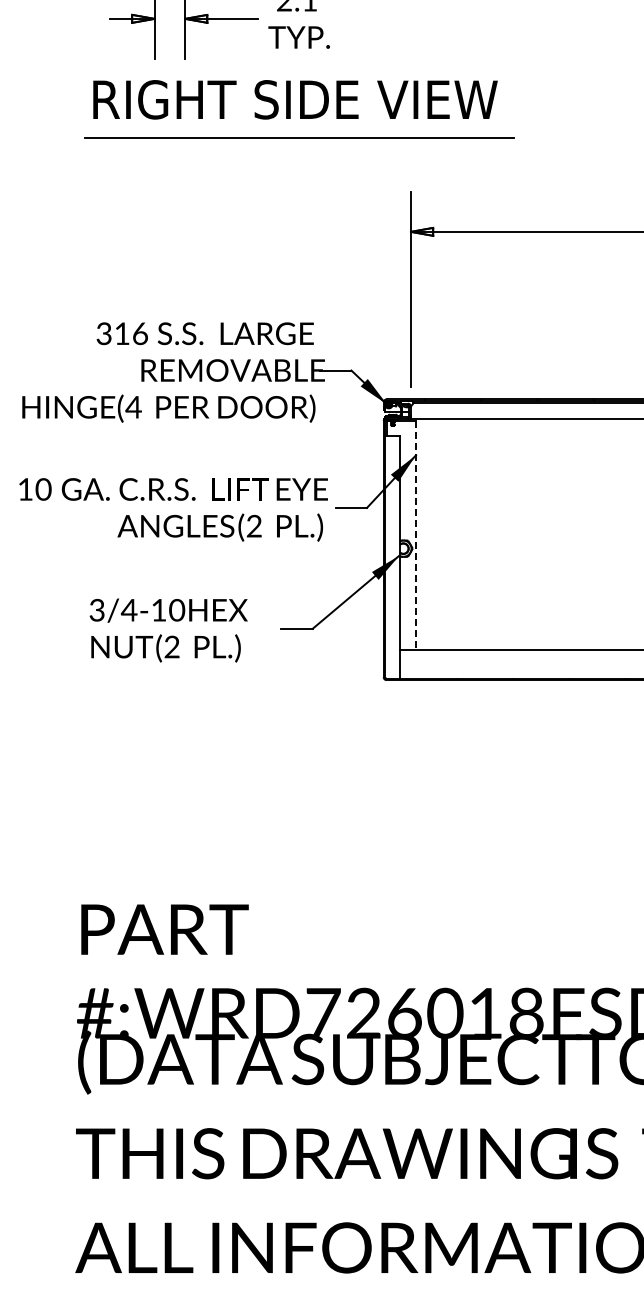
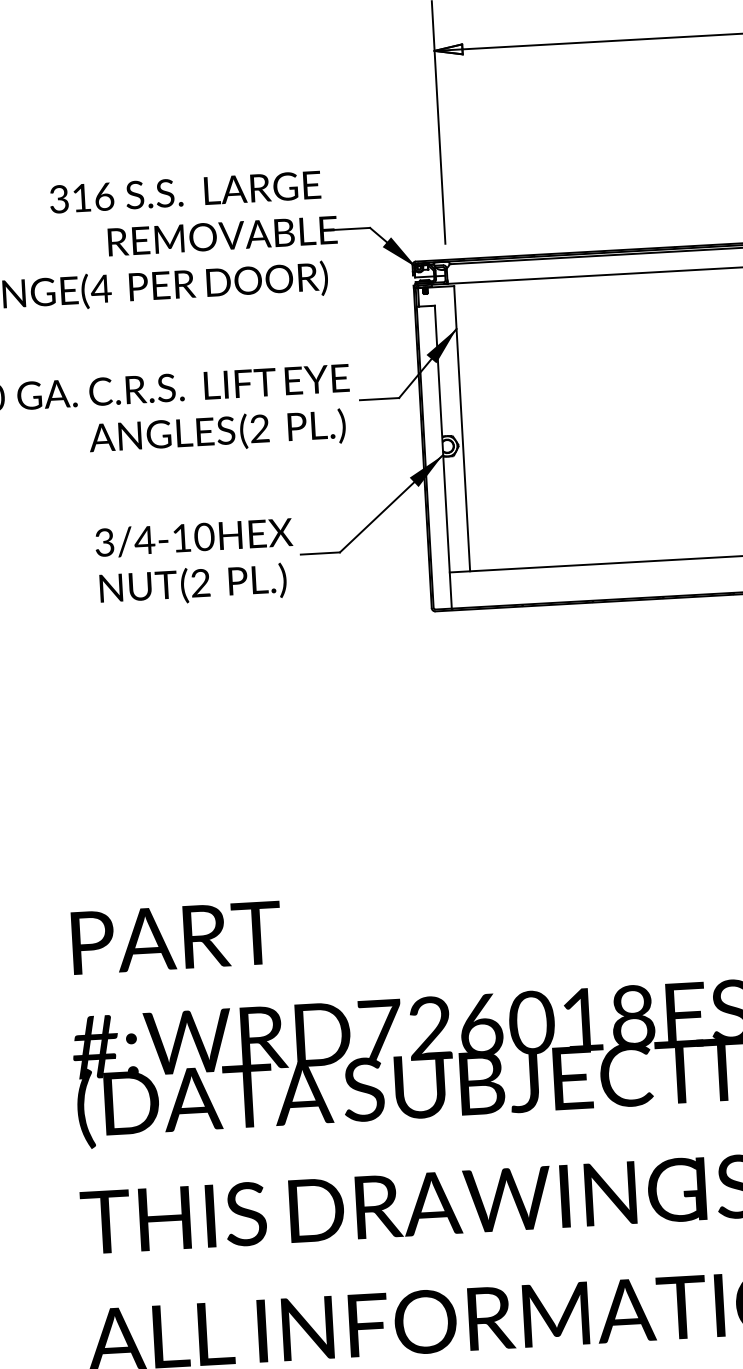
line: (416, 535) -> (462, 429), dashed -> solid
text: (168, 630) -> (195, 562), moved

